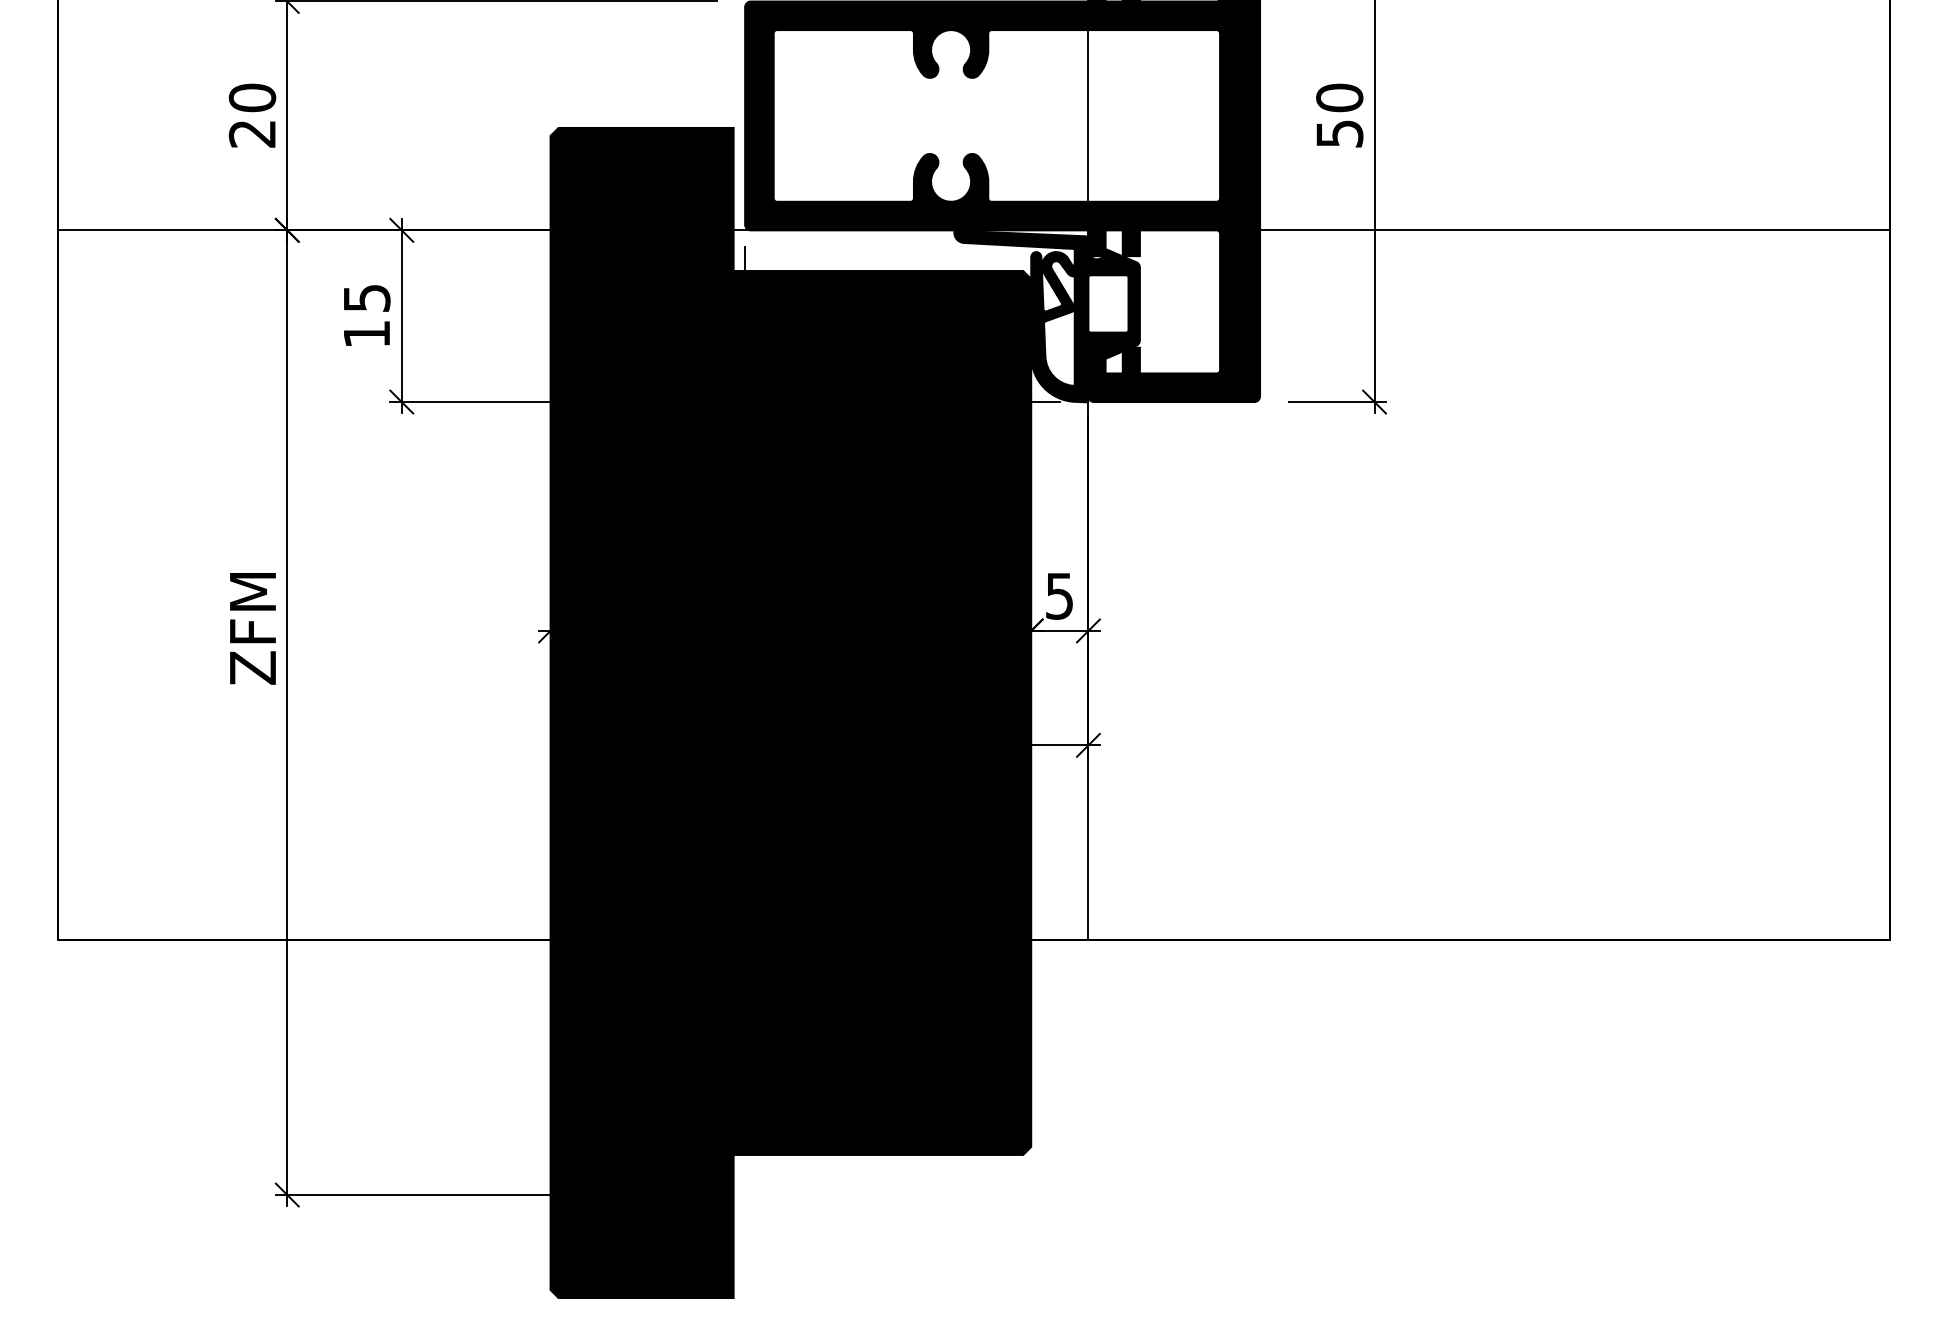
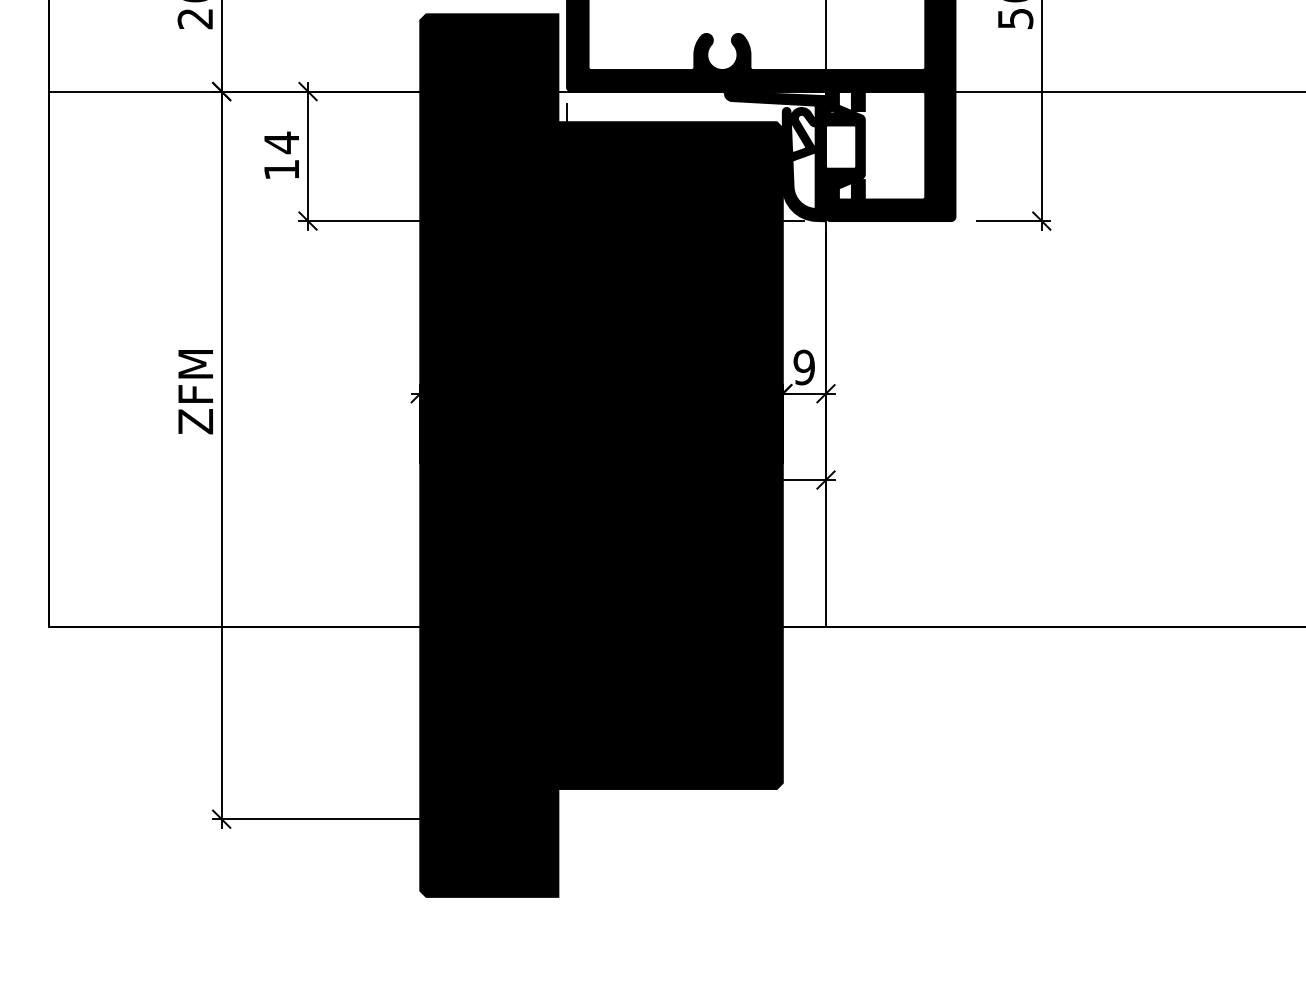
text: (367, 298) -> (282, 142), 15 -> 14
text: (1059, 595) -> (804, 366), 5 -> 9

